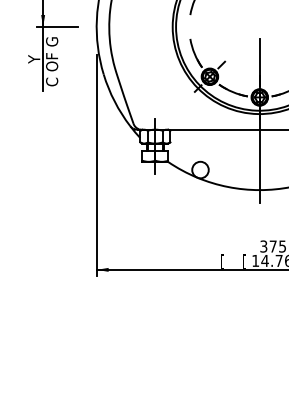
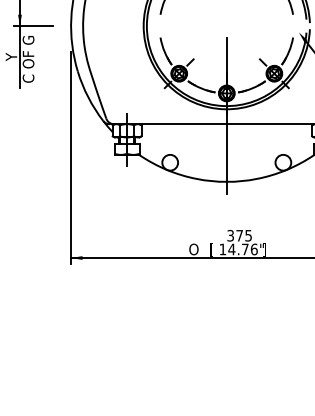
text: (224, 260) -> (193, 249), [ -> O

